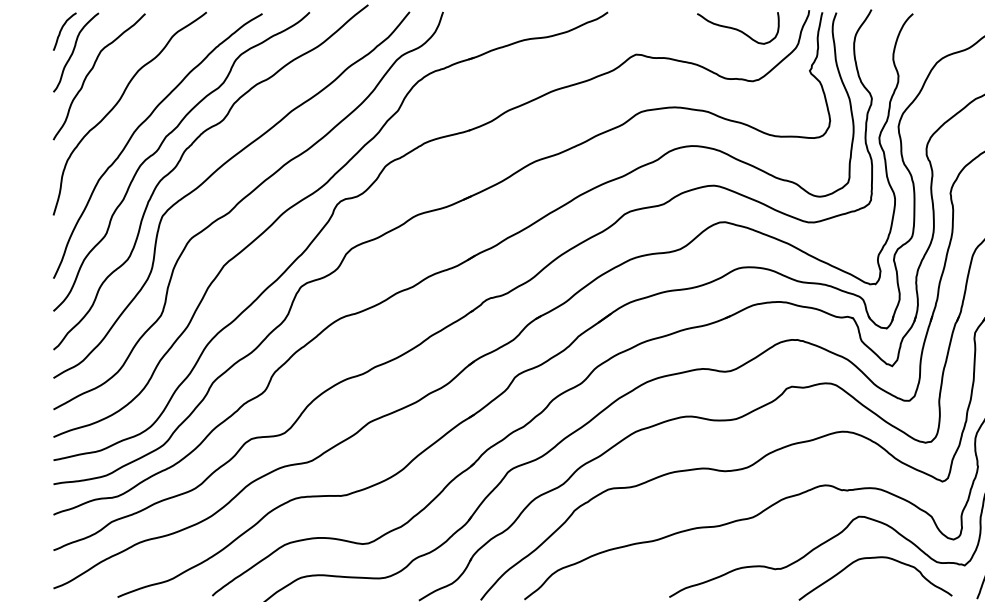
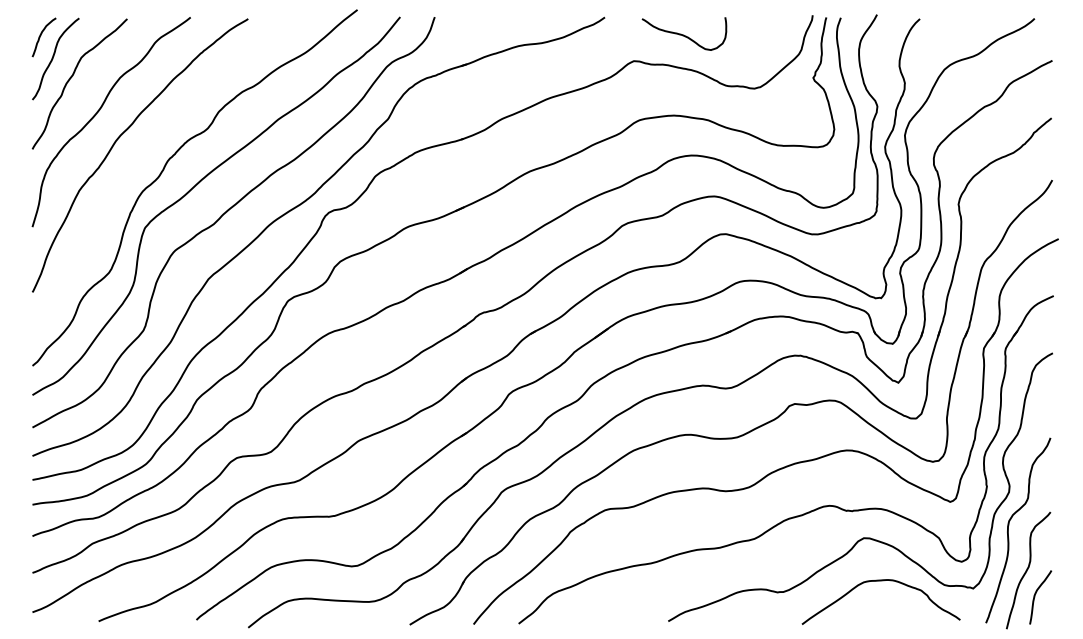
curve: (737, 28) -> (683, 34), moved
curve: (161, 147) -> (143, 156), removed

